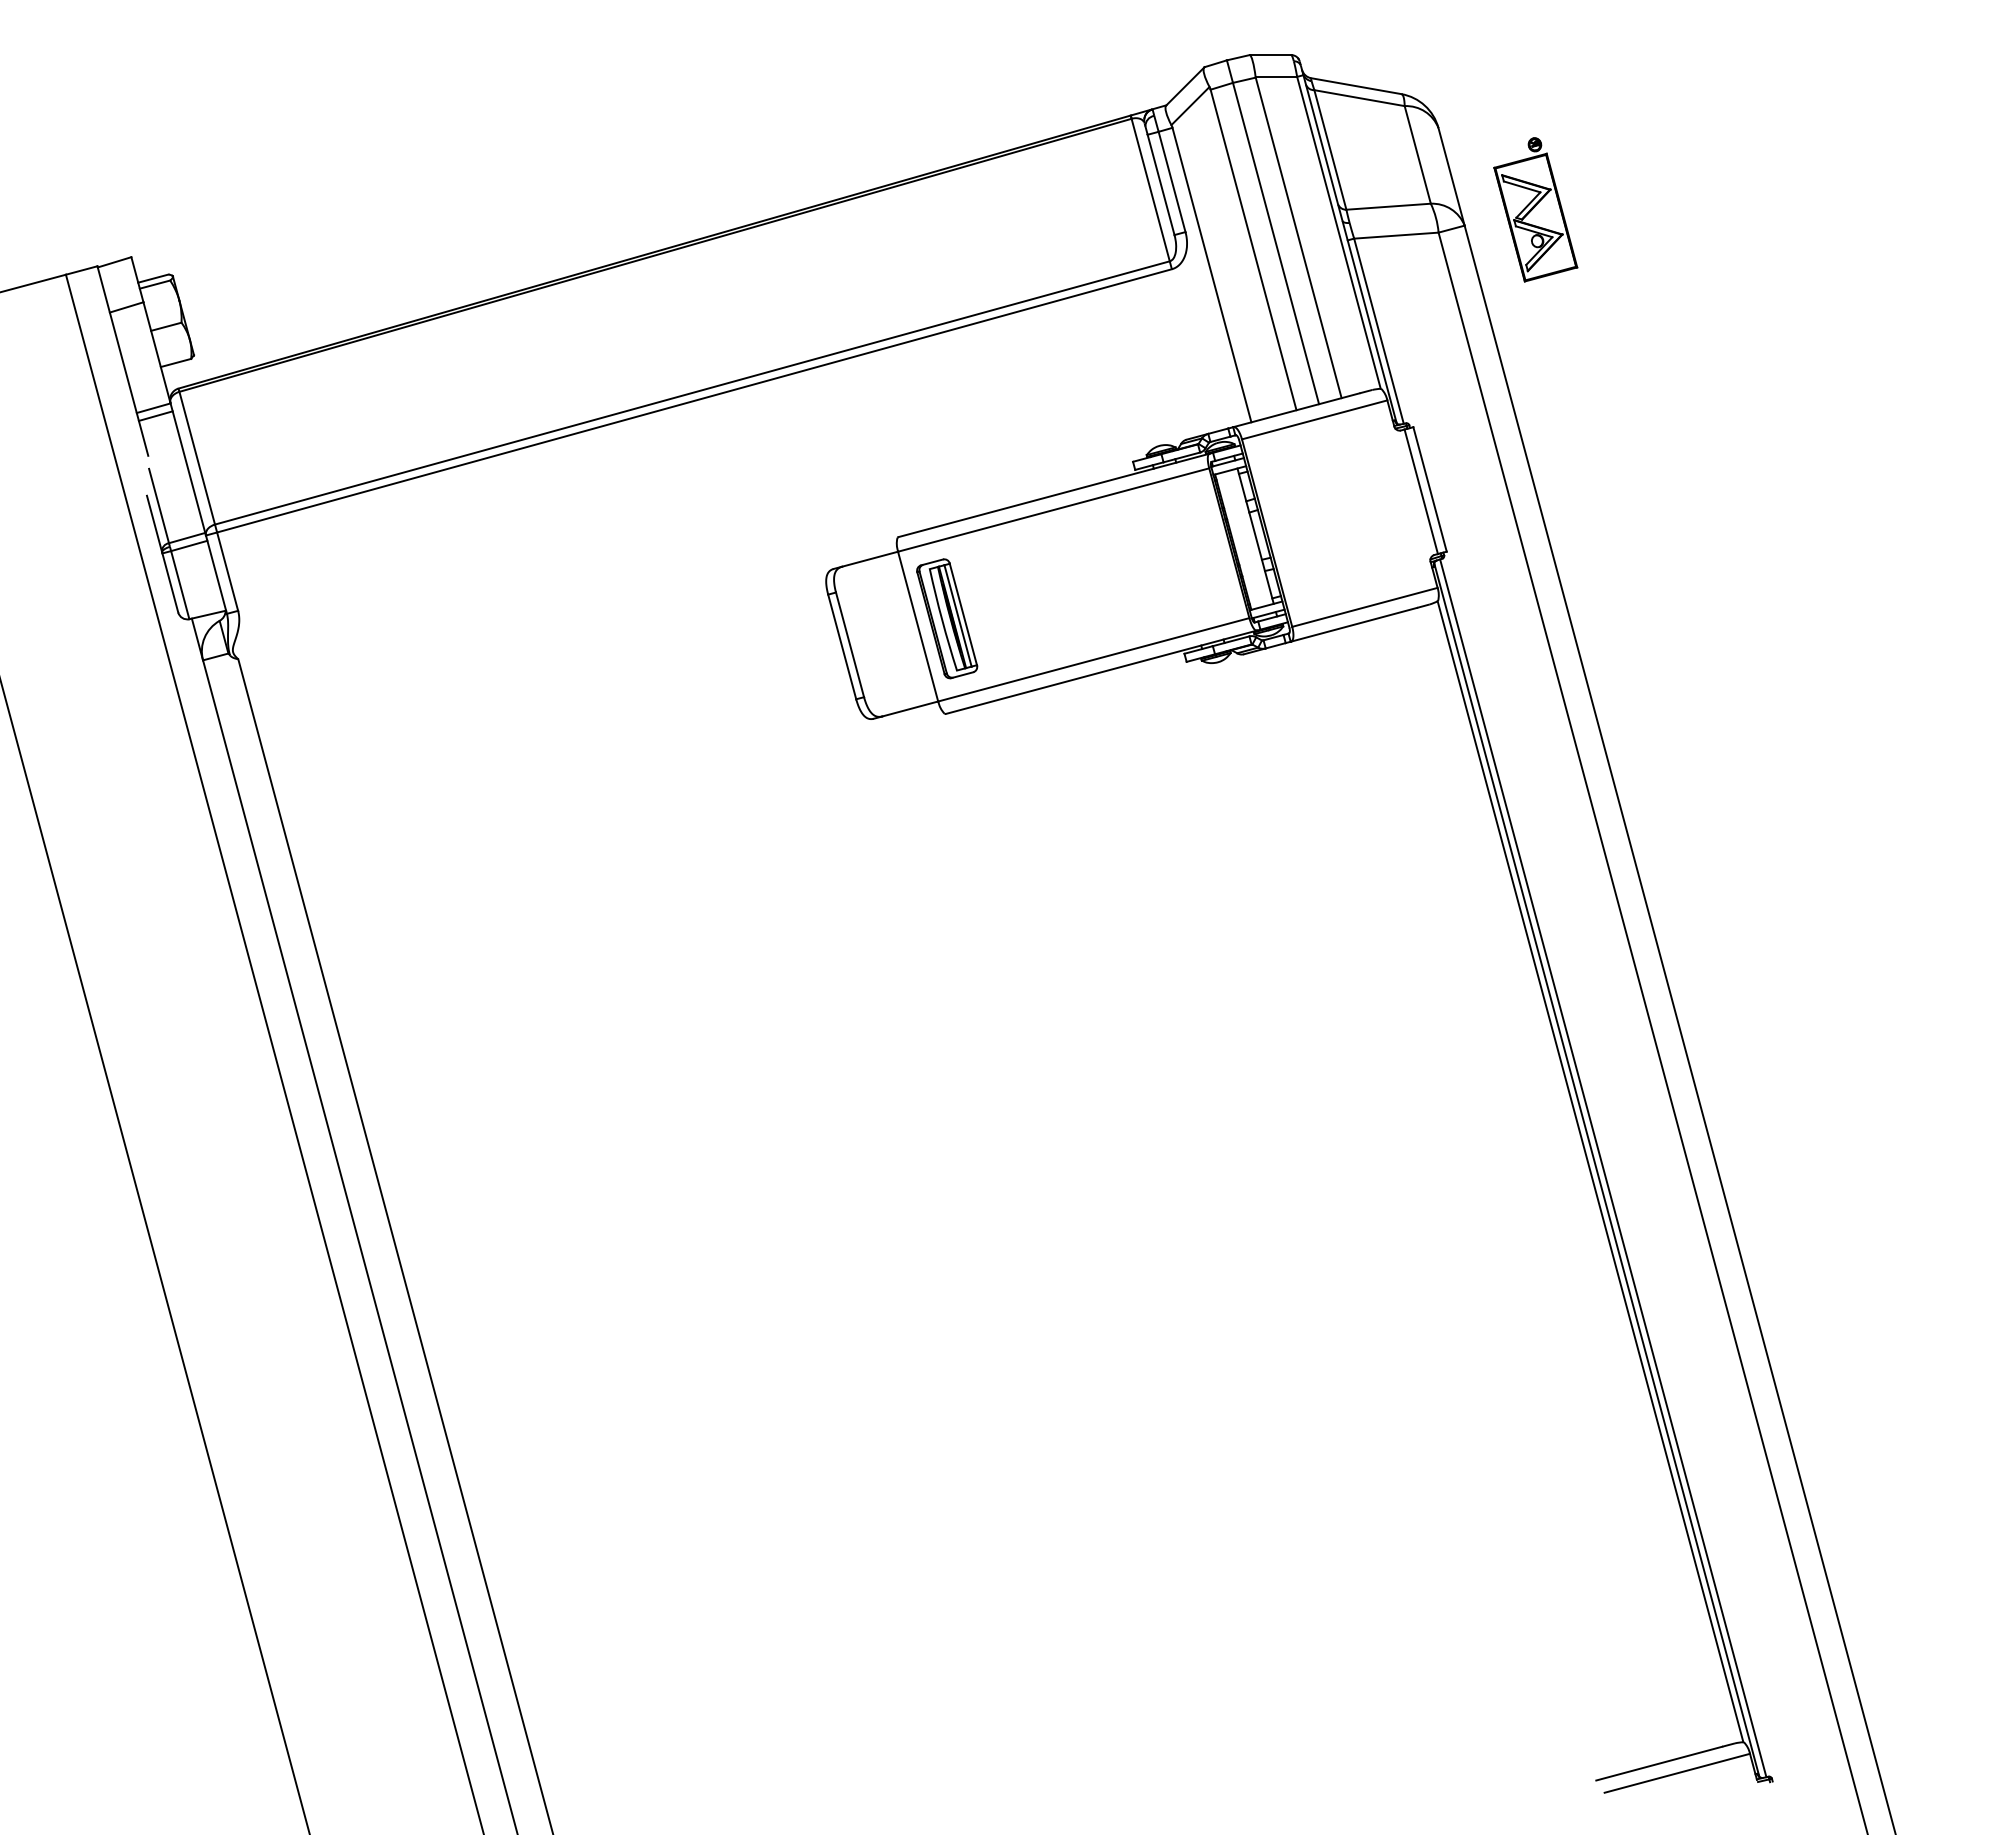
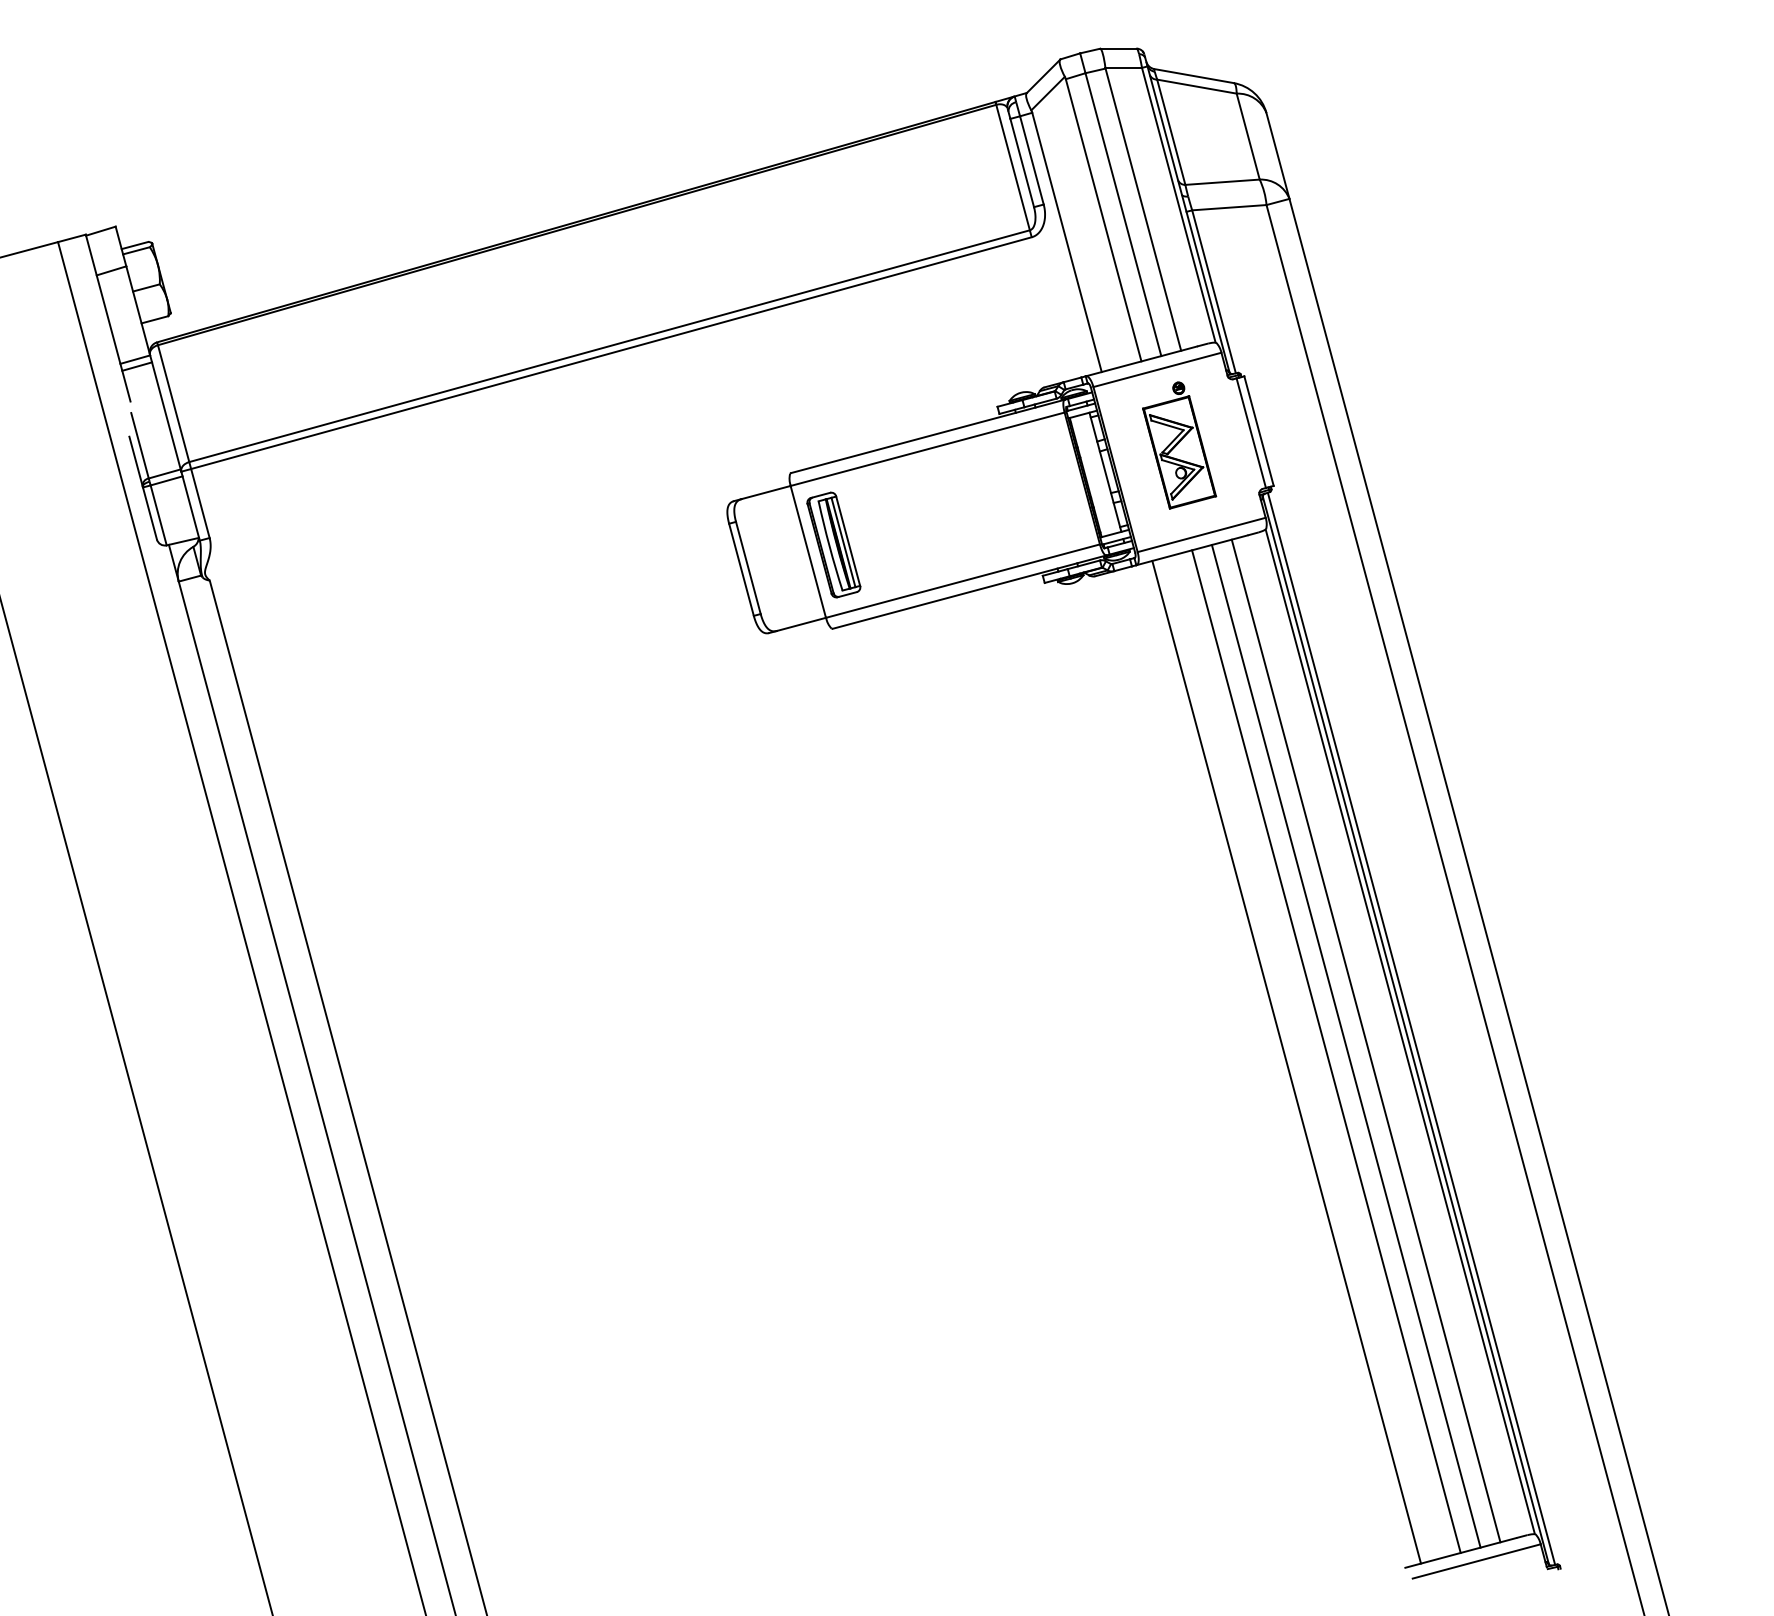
part: (1535, 209) -> (1179, 445), moved
line: (1551, 1181) -> (1365, 1040), added
line: (1528, 1187) -> (1345, 1045), added
line: (1506, 1193) -> (1326, 1050), added
line: (1461, 1205) -> (1286, 1061), added

